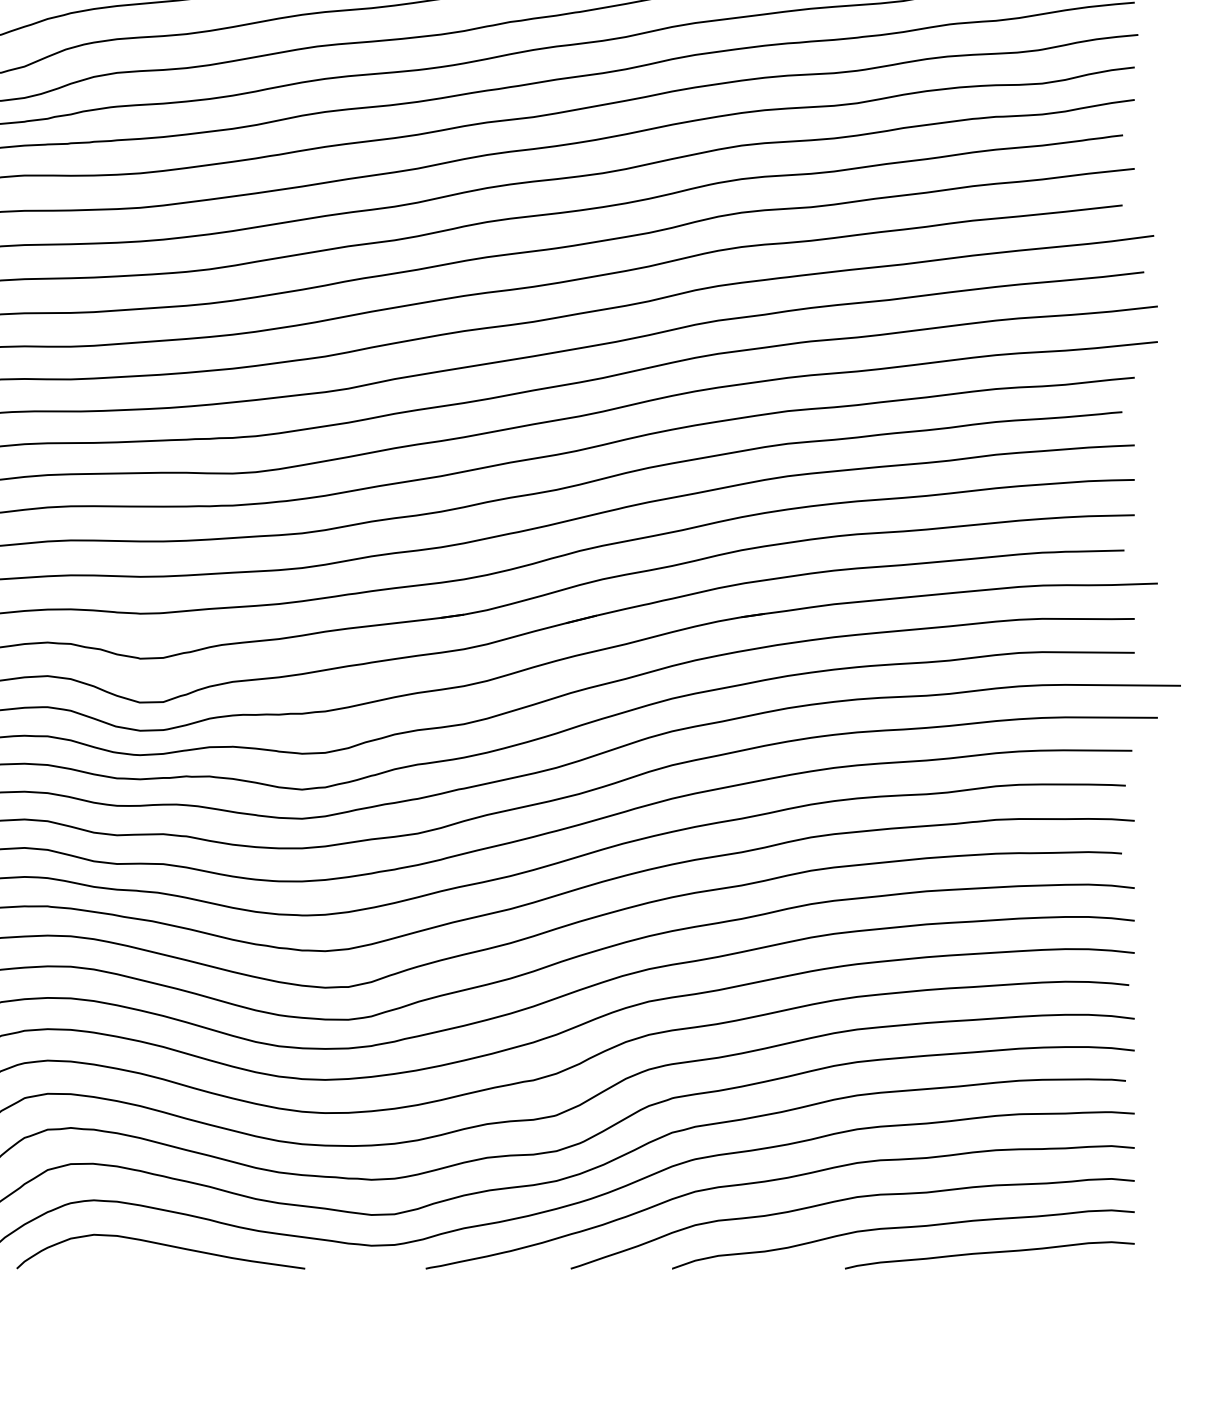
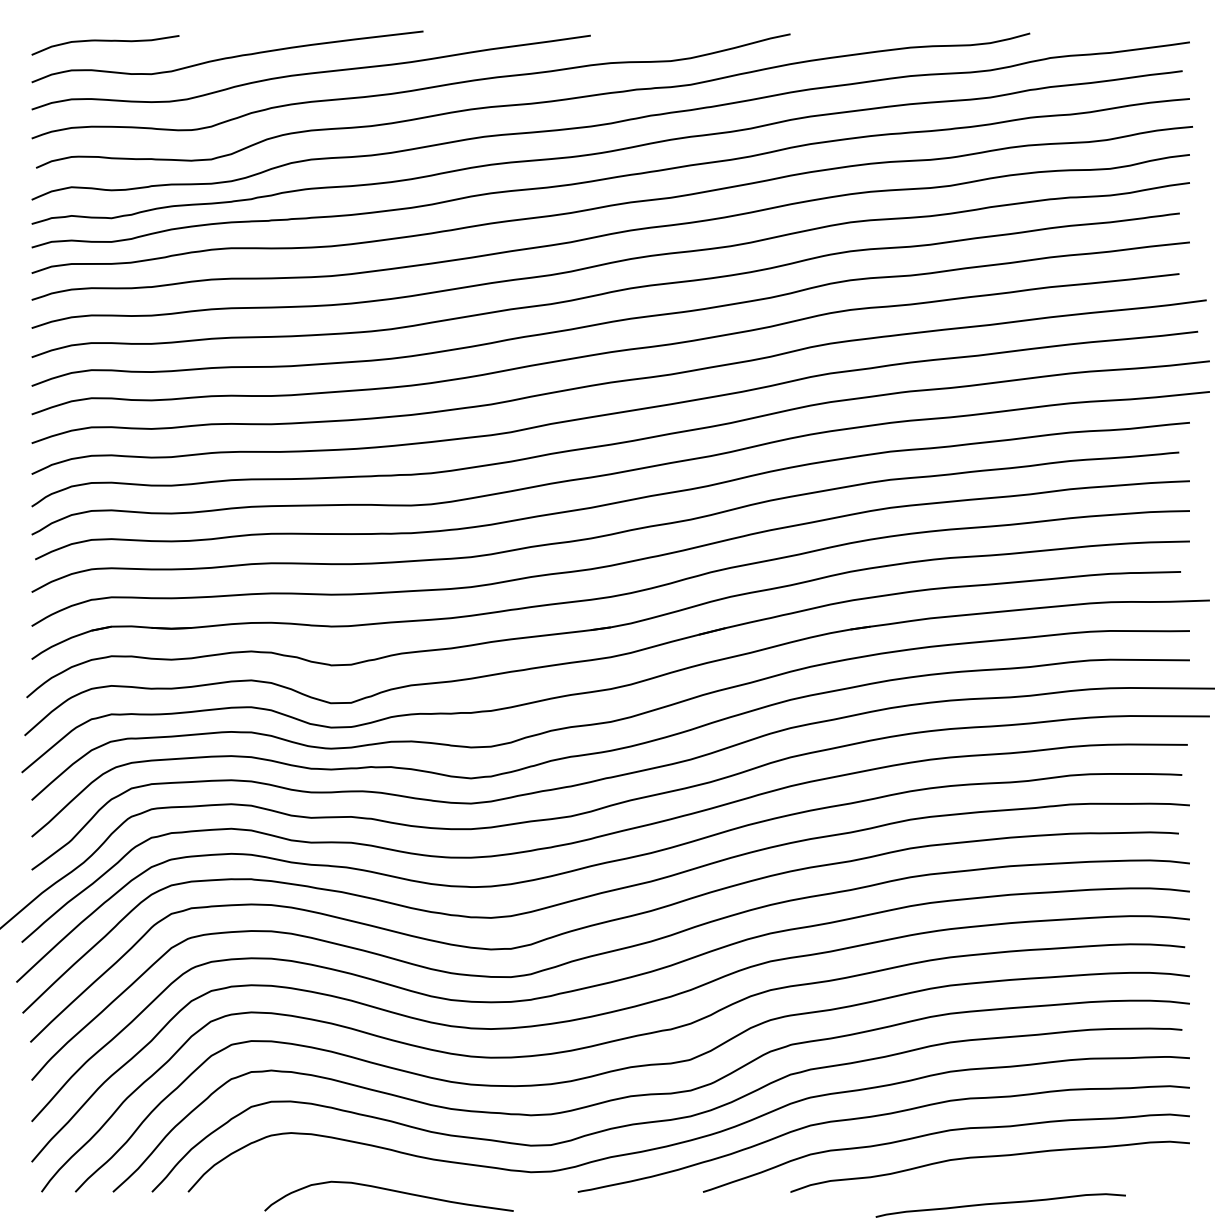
curve: (160, 1244) -> (388, 1190), moved
curve: (989, 1254) -> (1000, 1204), moved

